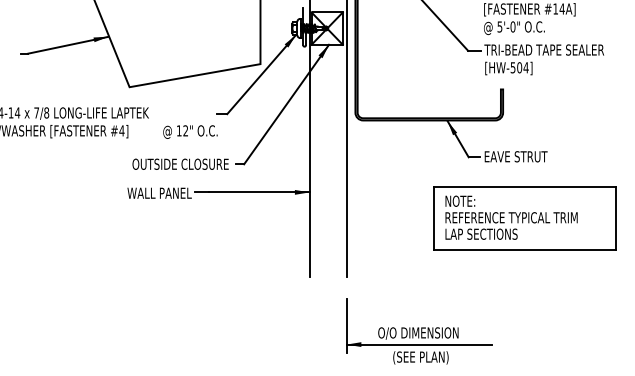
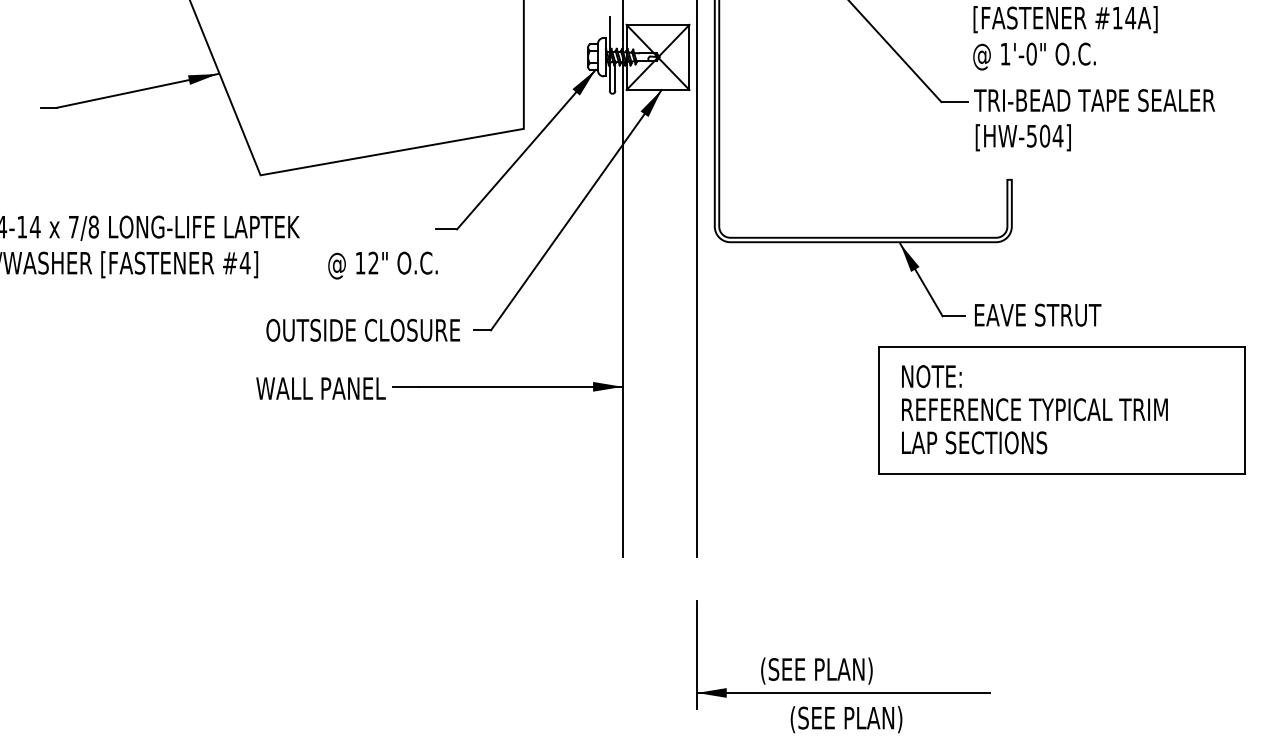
text: (499, 26) -> (1004, 53), 5'-0" -> 1'-0"
part: (524, 218) -> (1060, 411), moved
text: (418, 333) -> (841, 670), O/O DIMENSION -> (SEE PLAN)

